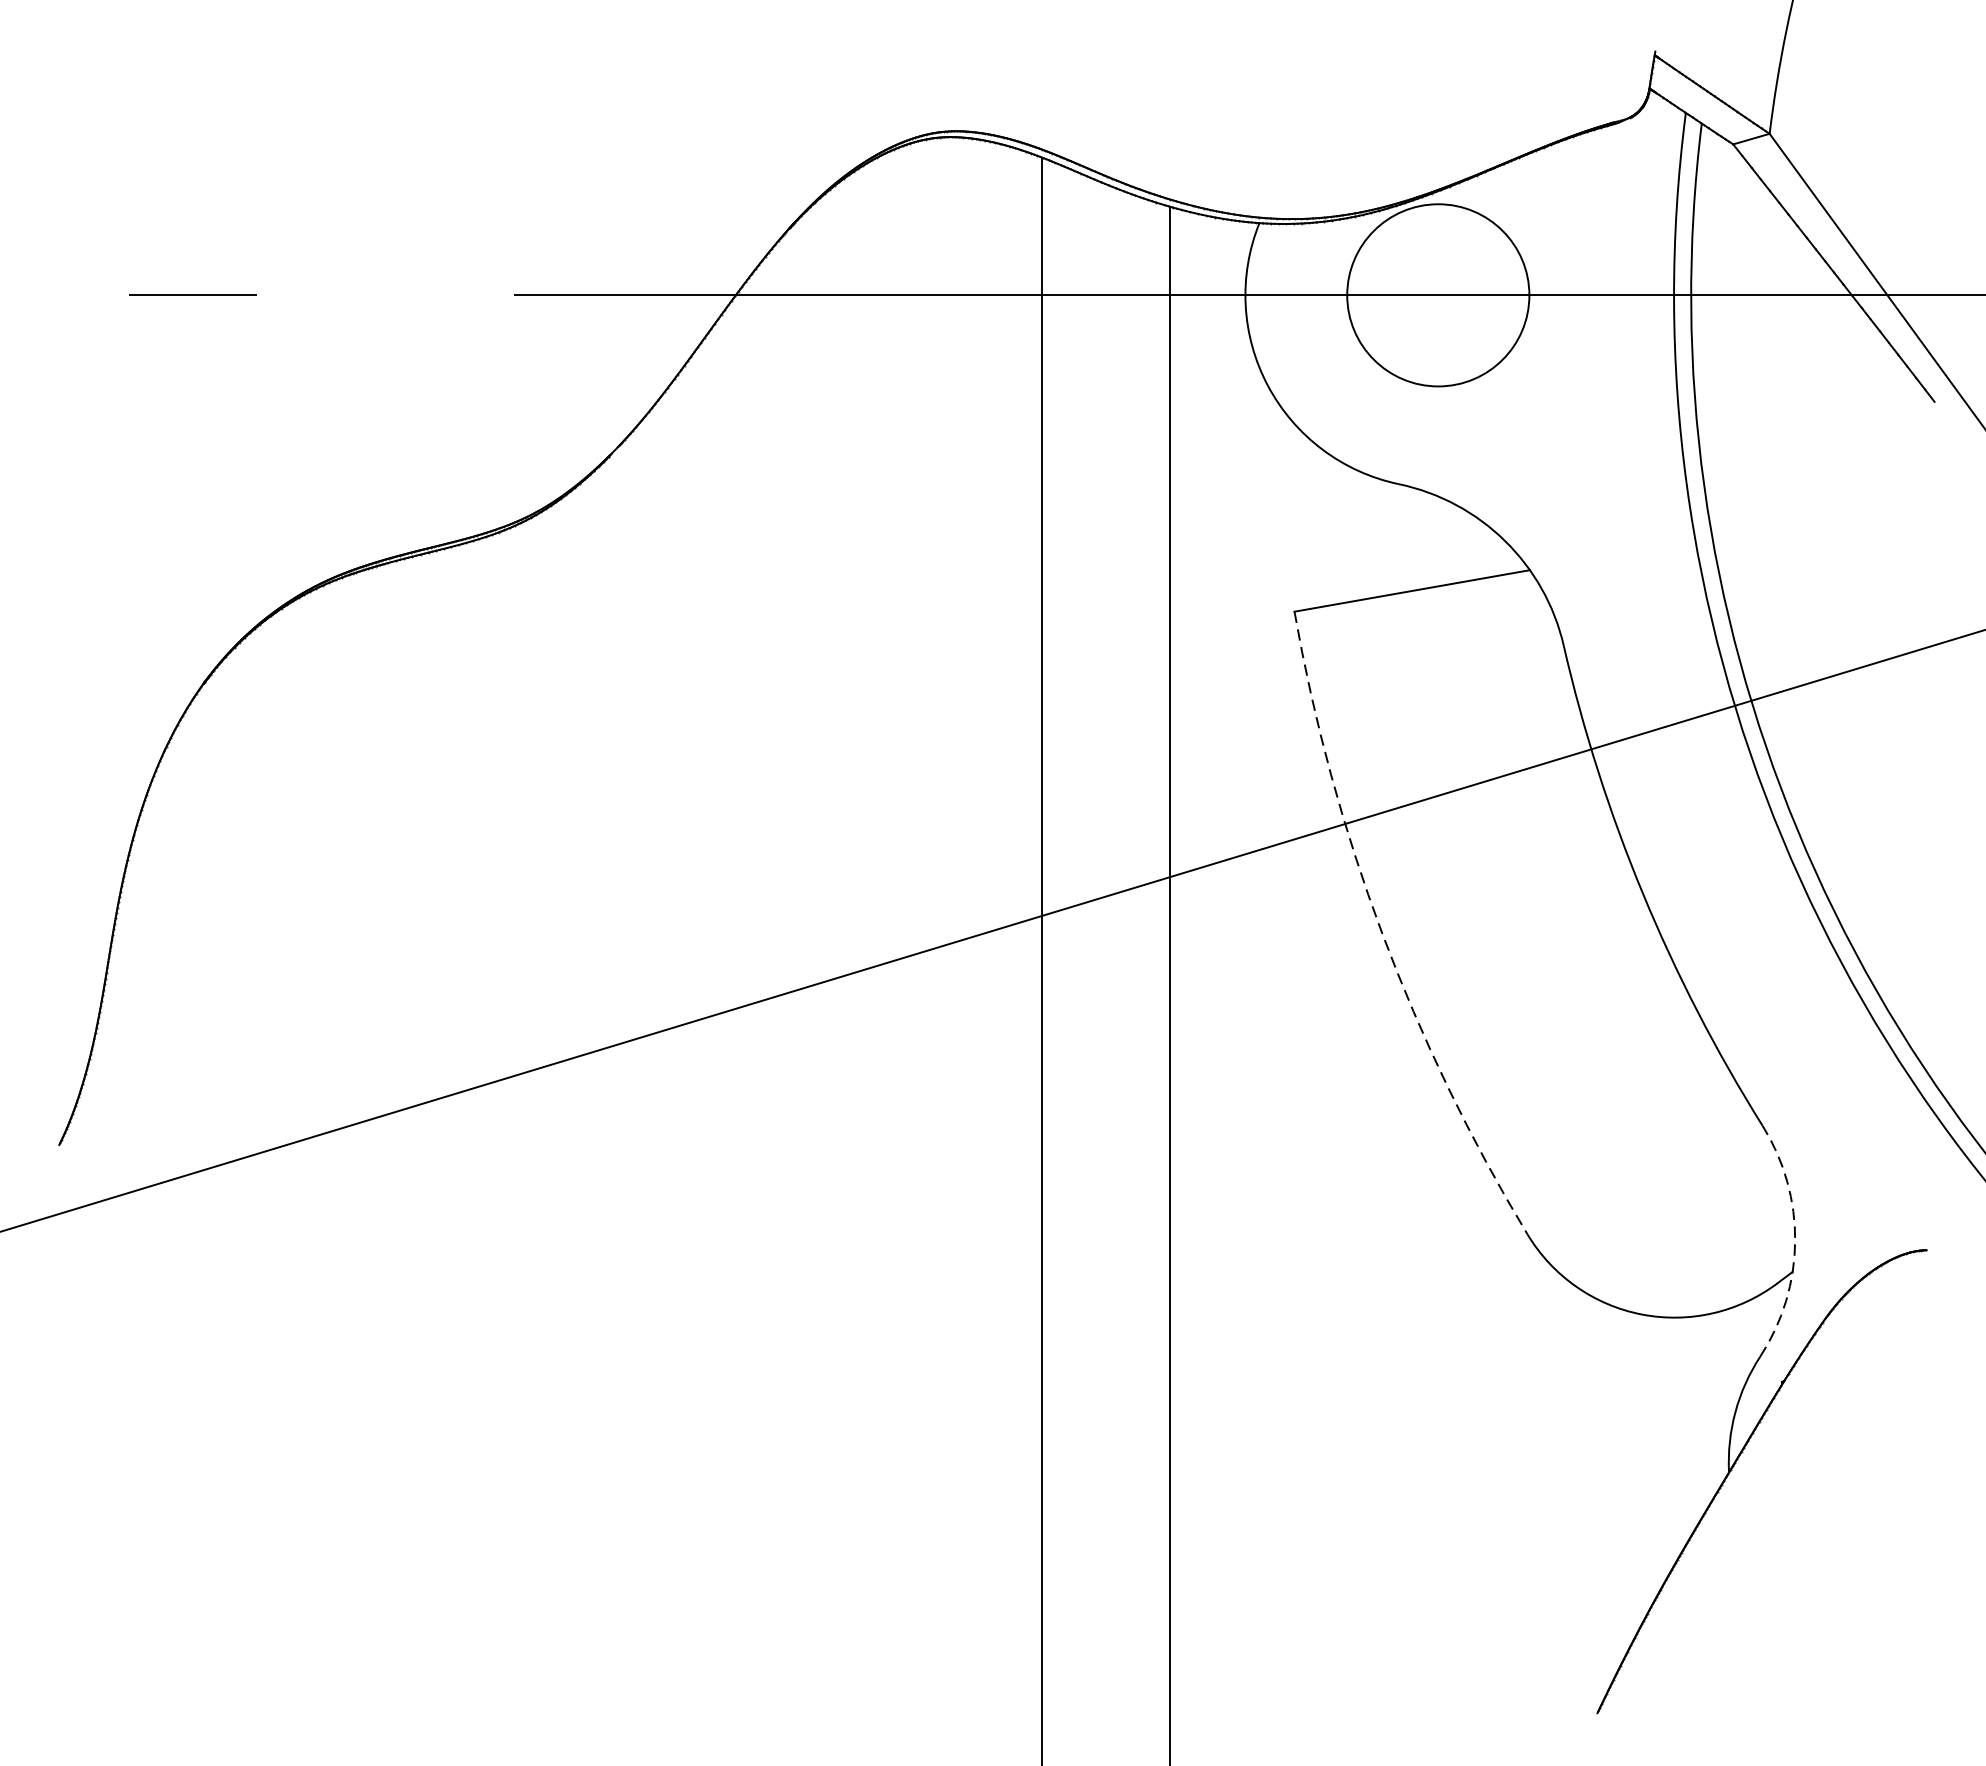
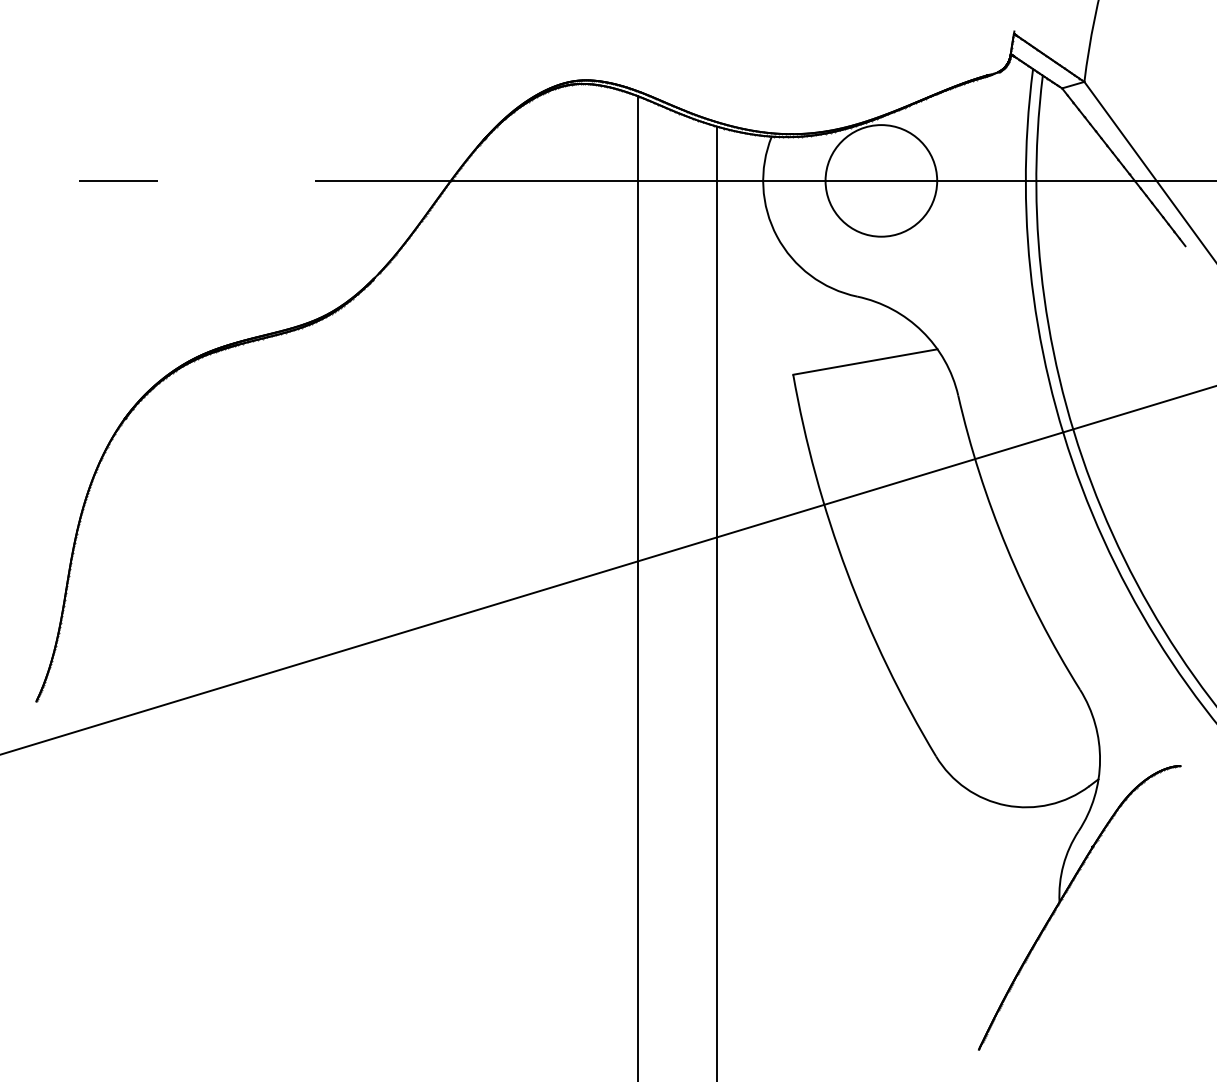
arc: (1383, 934) -> (847, 572), dashed -> solid
arc: (1795, 1241) -> (1100, 760), dashed -> solid

